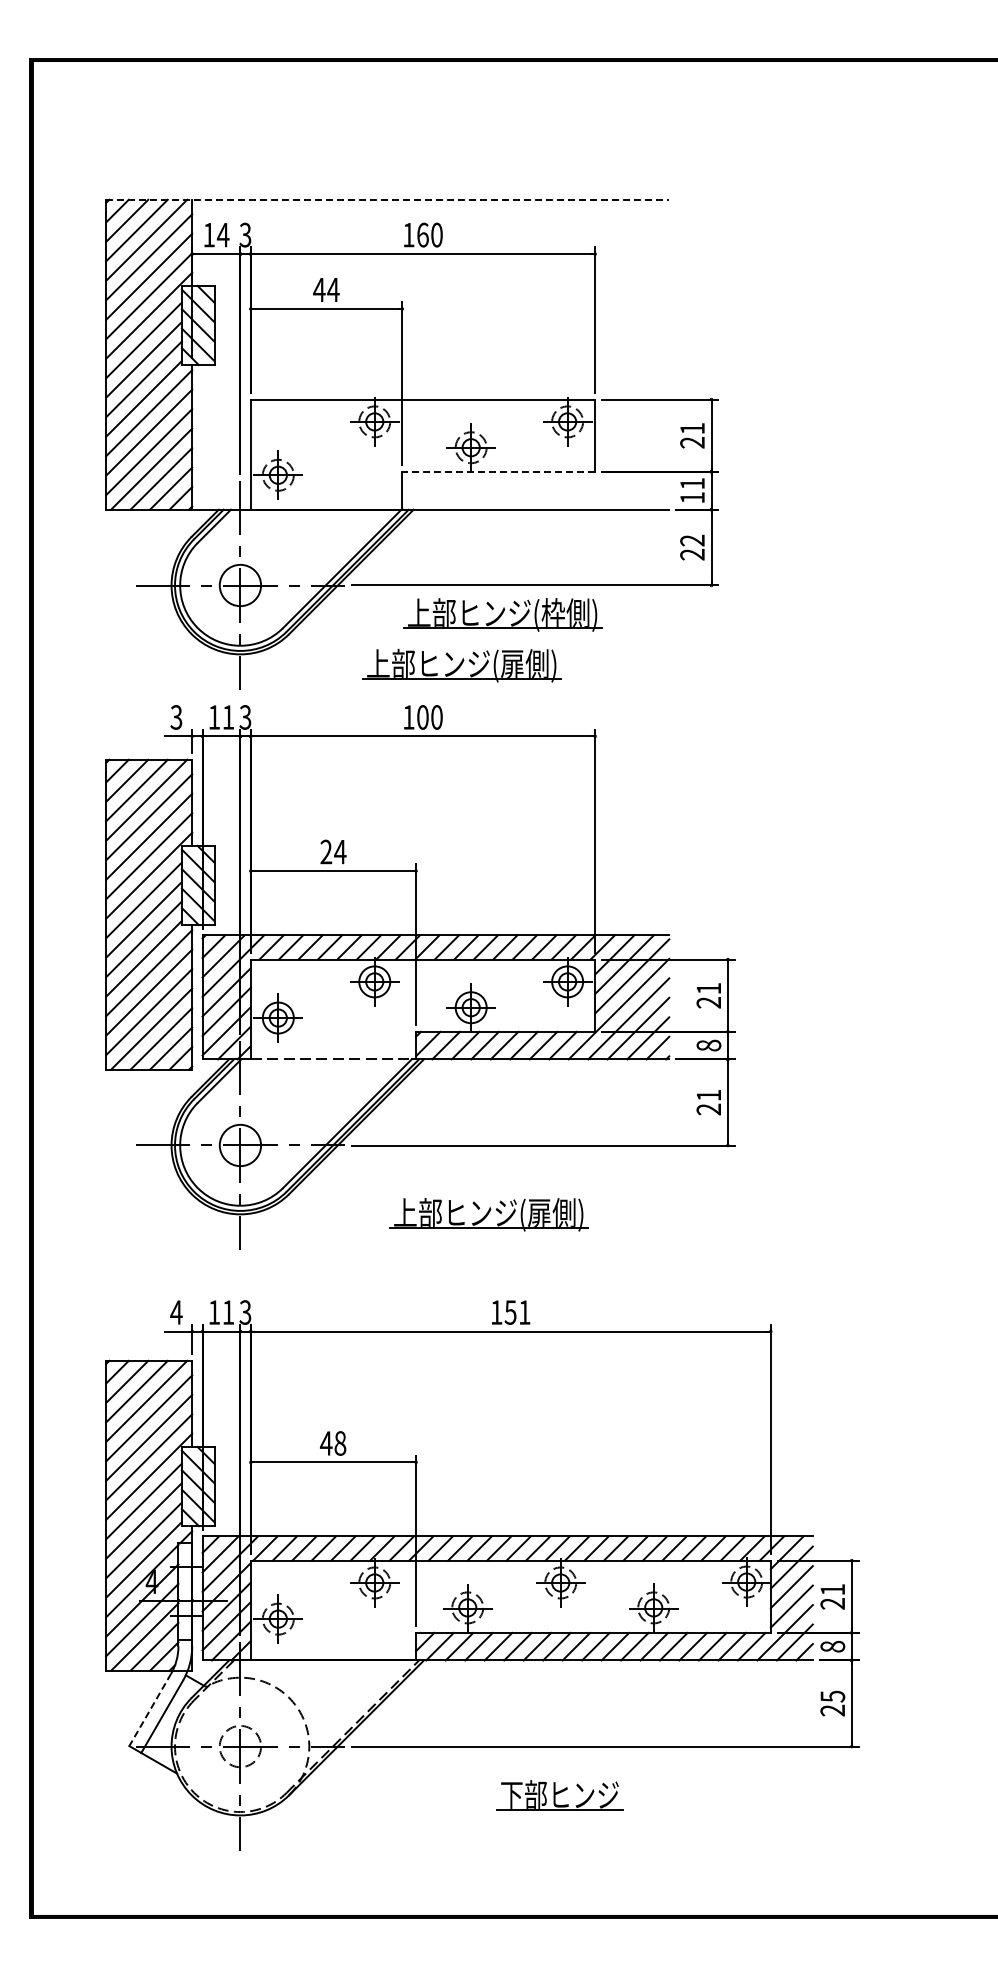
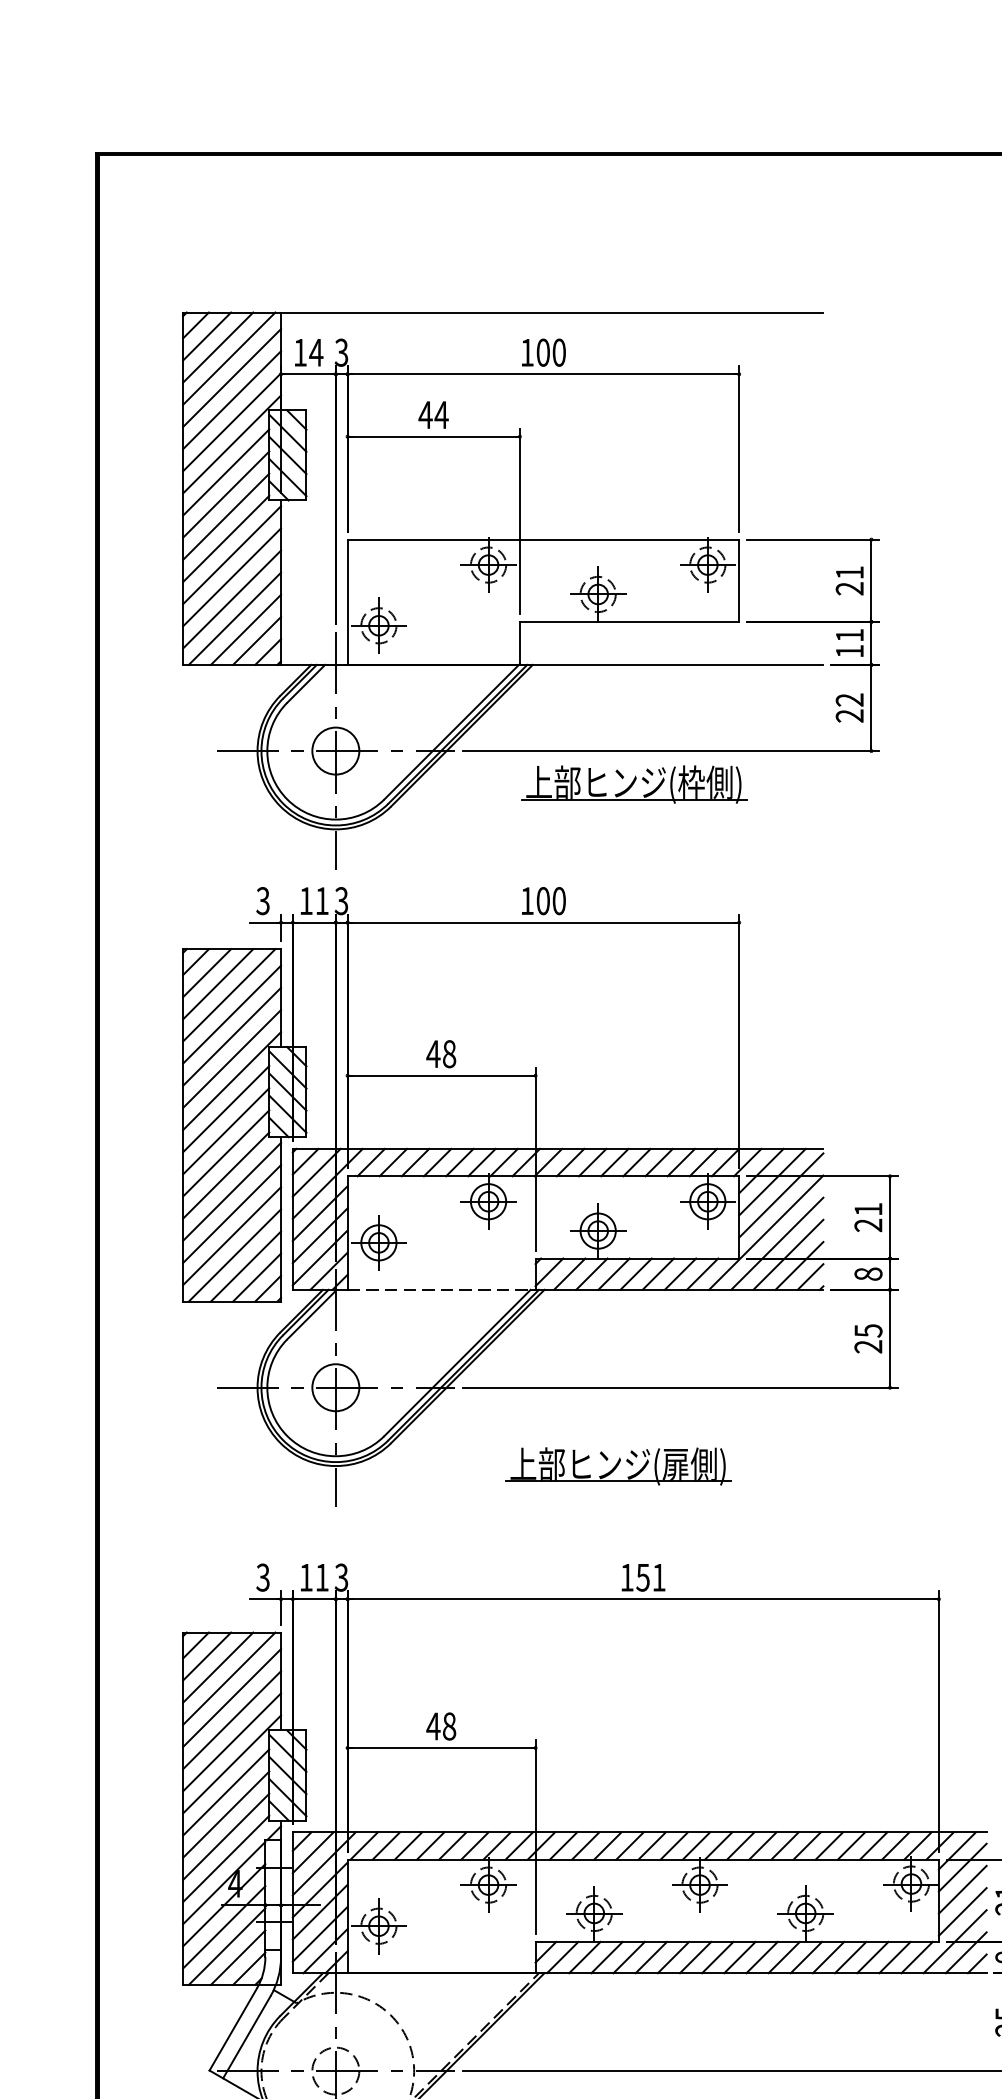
line: (387, 199) -> (503, 312), dashed -> solid
text: (422, 234) -> (542, 352), 160 -> 100
line: (498, 471) -> (629, 621), dashed -> solid
part: (461, 665) -> (587, 842), removed
text: (333, 851) -> (441, 1053), 24 -> 48
text: (709, 1095) -> (869, 1330), 21 -> 25
text: (176, 1312) -> (263, 1577), 4 -> 3
line: (150, 1709) -> (233, 2028), dashed -> solid

